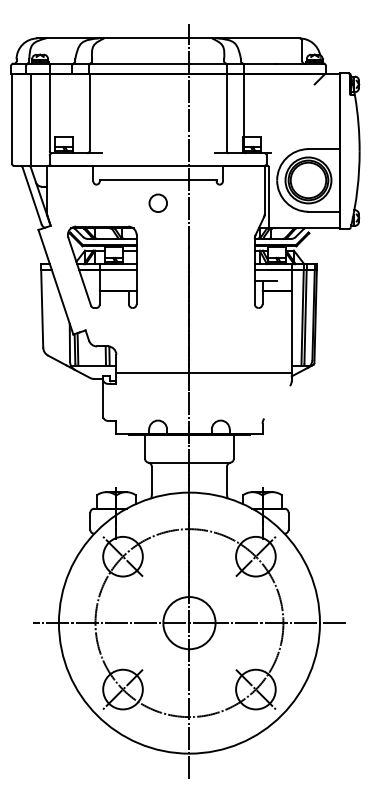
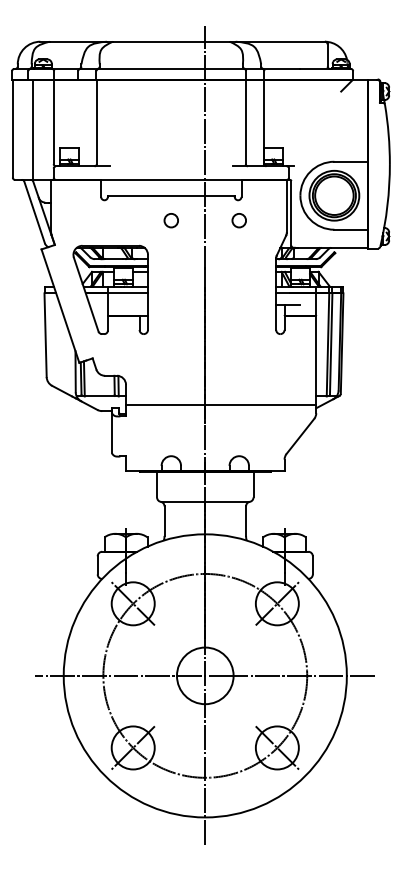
circle: (157, 203) -> (170, 220), size x0.71
circle: (220, 203) -> (238, 220), added
line: (277, 402) -> (300, 436), added

